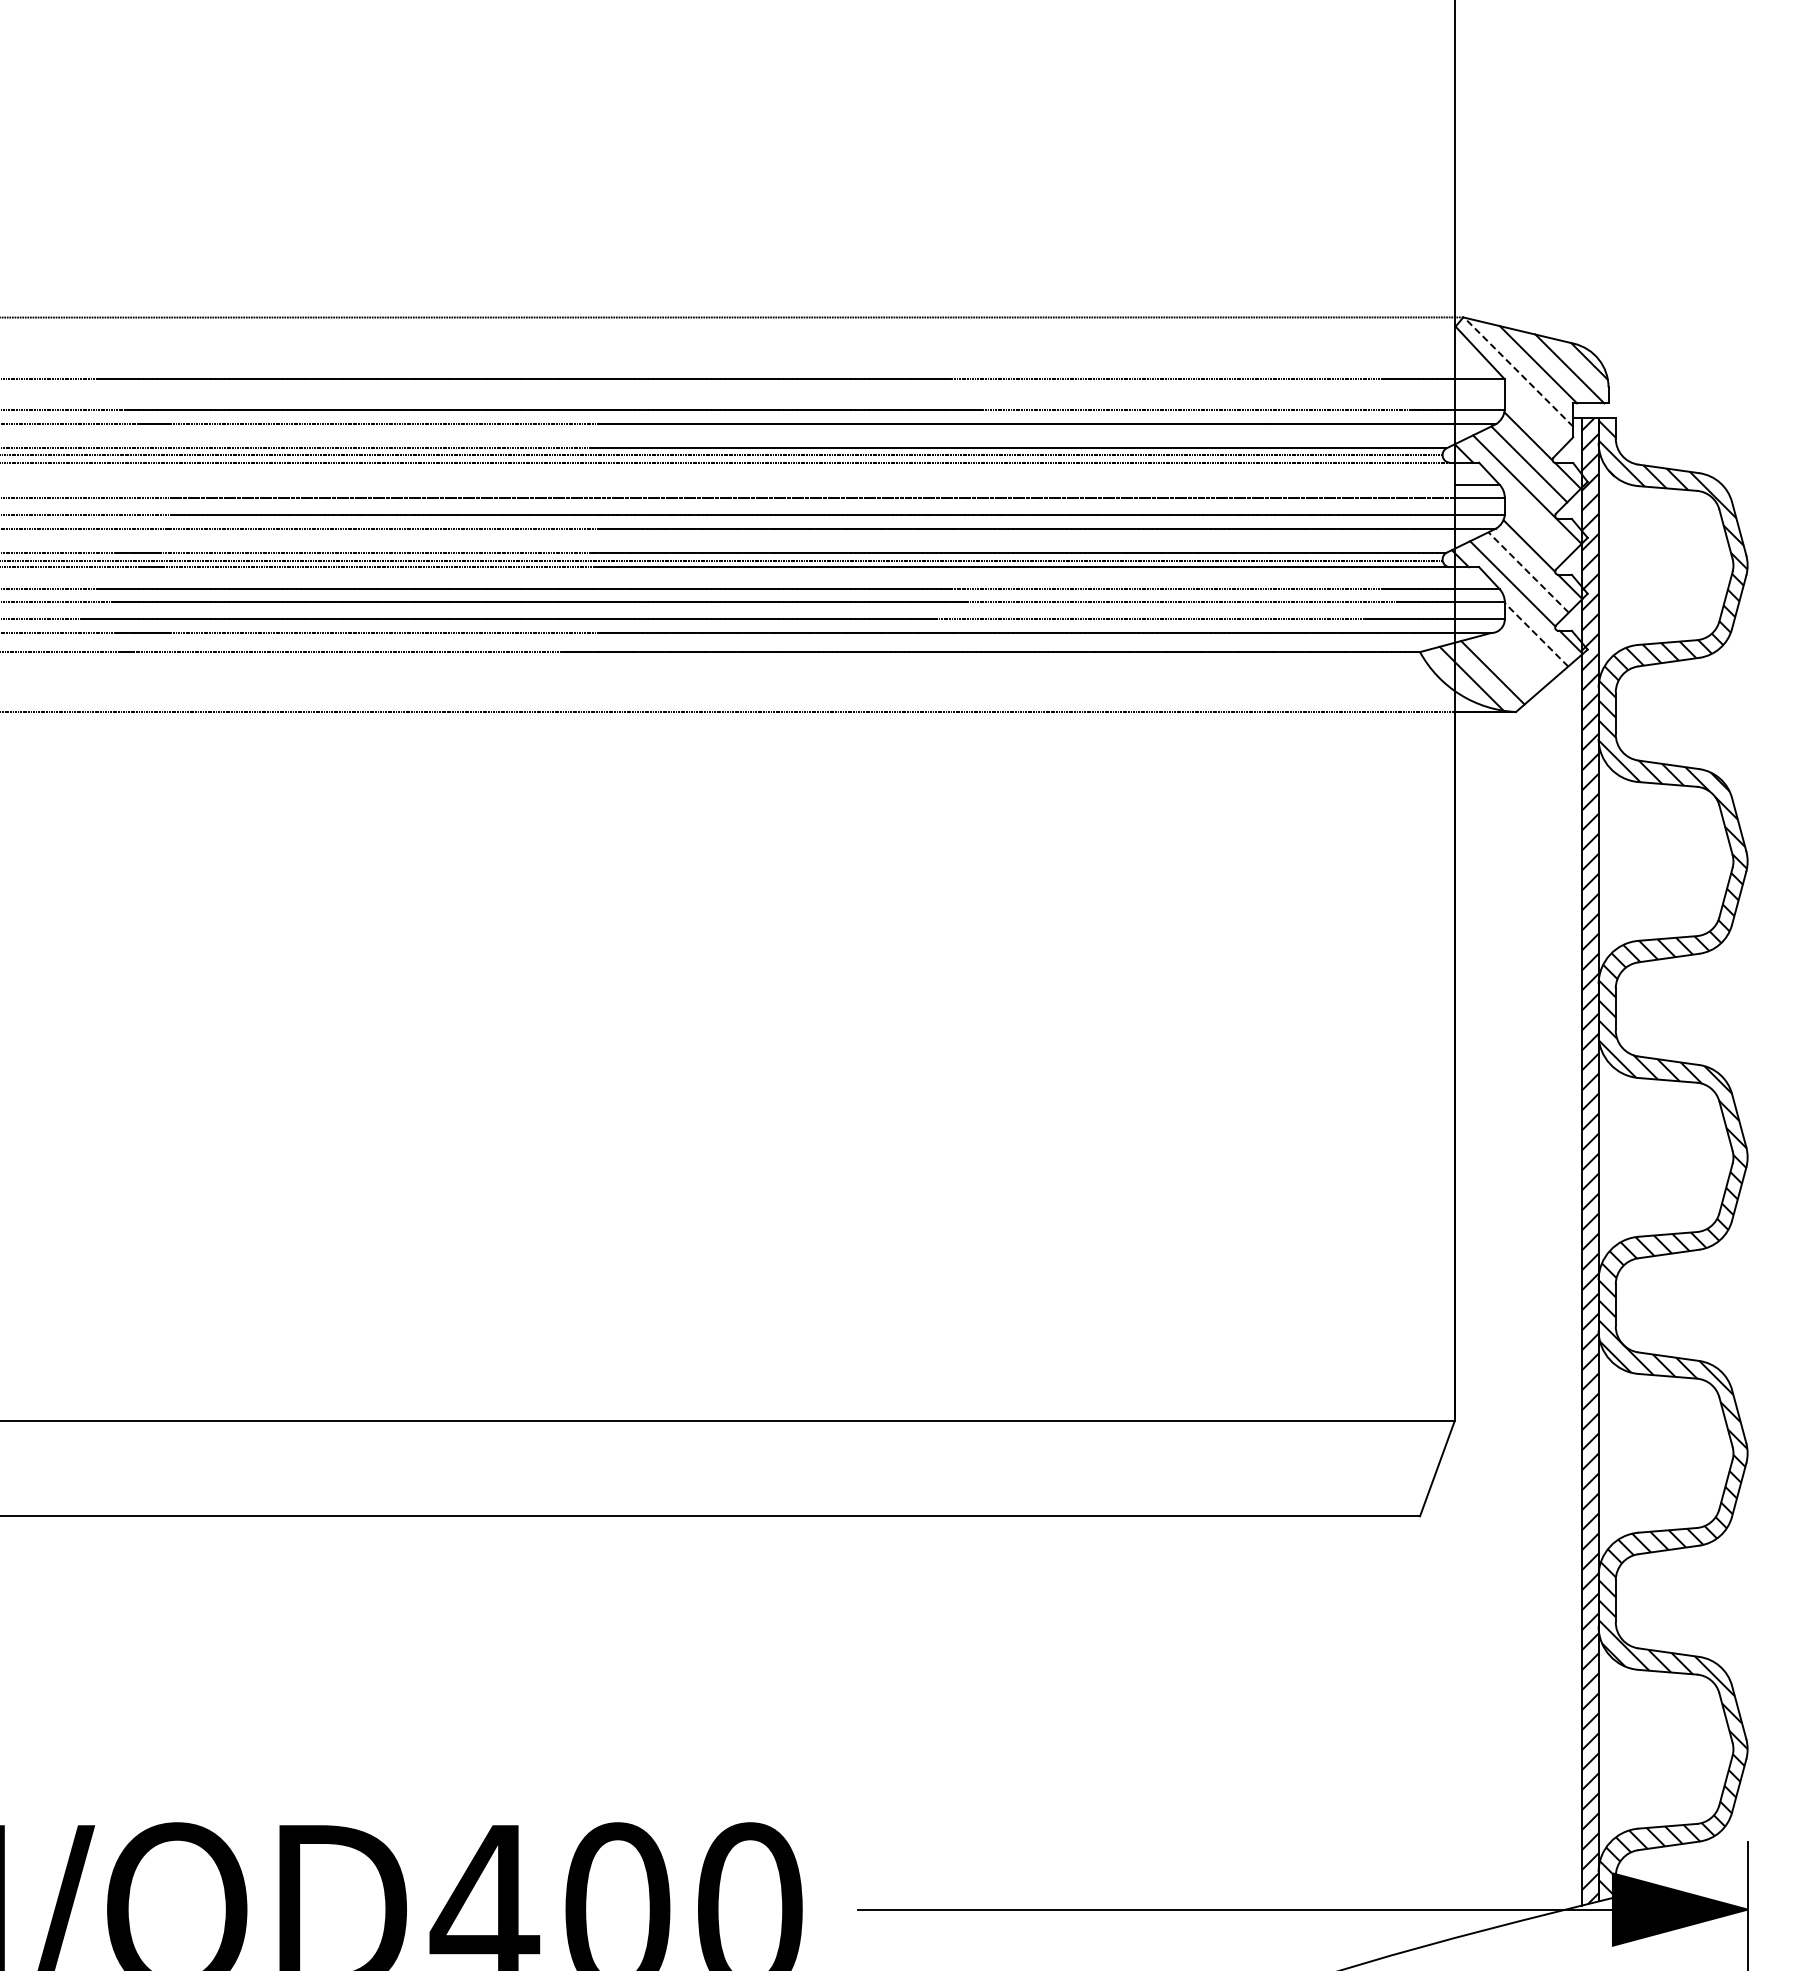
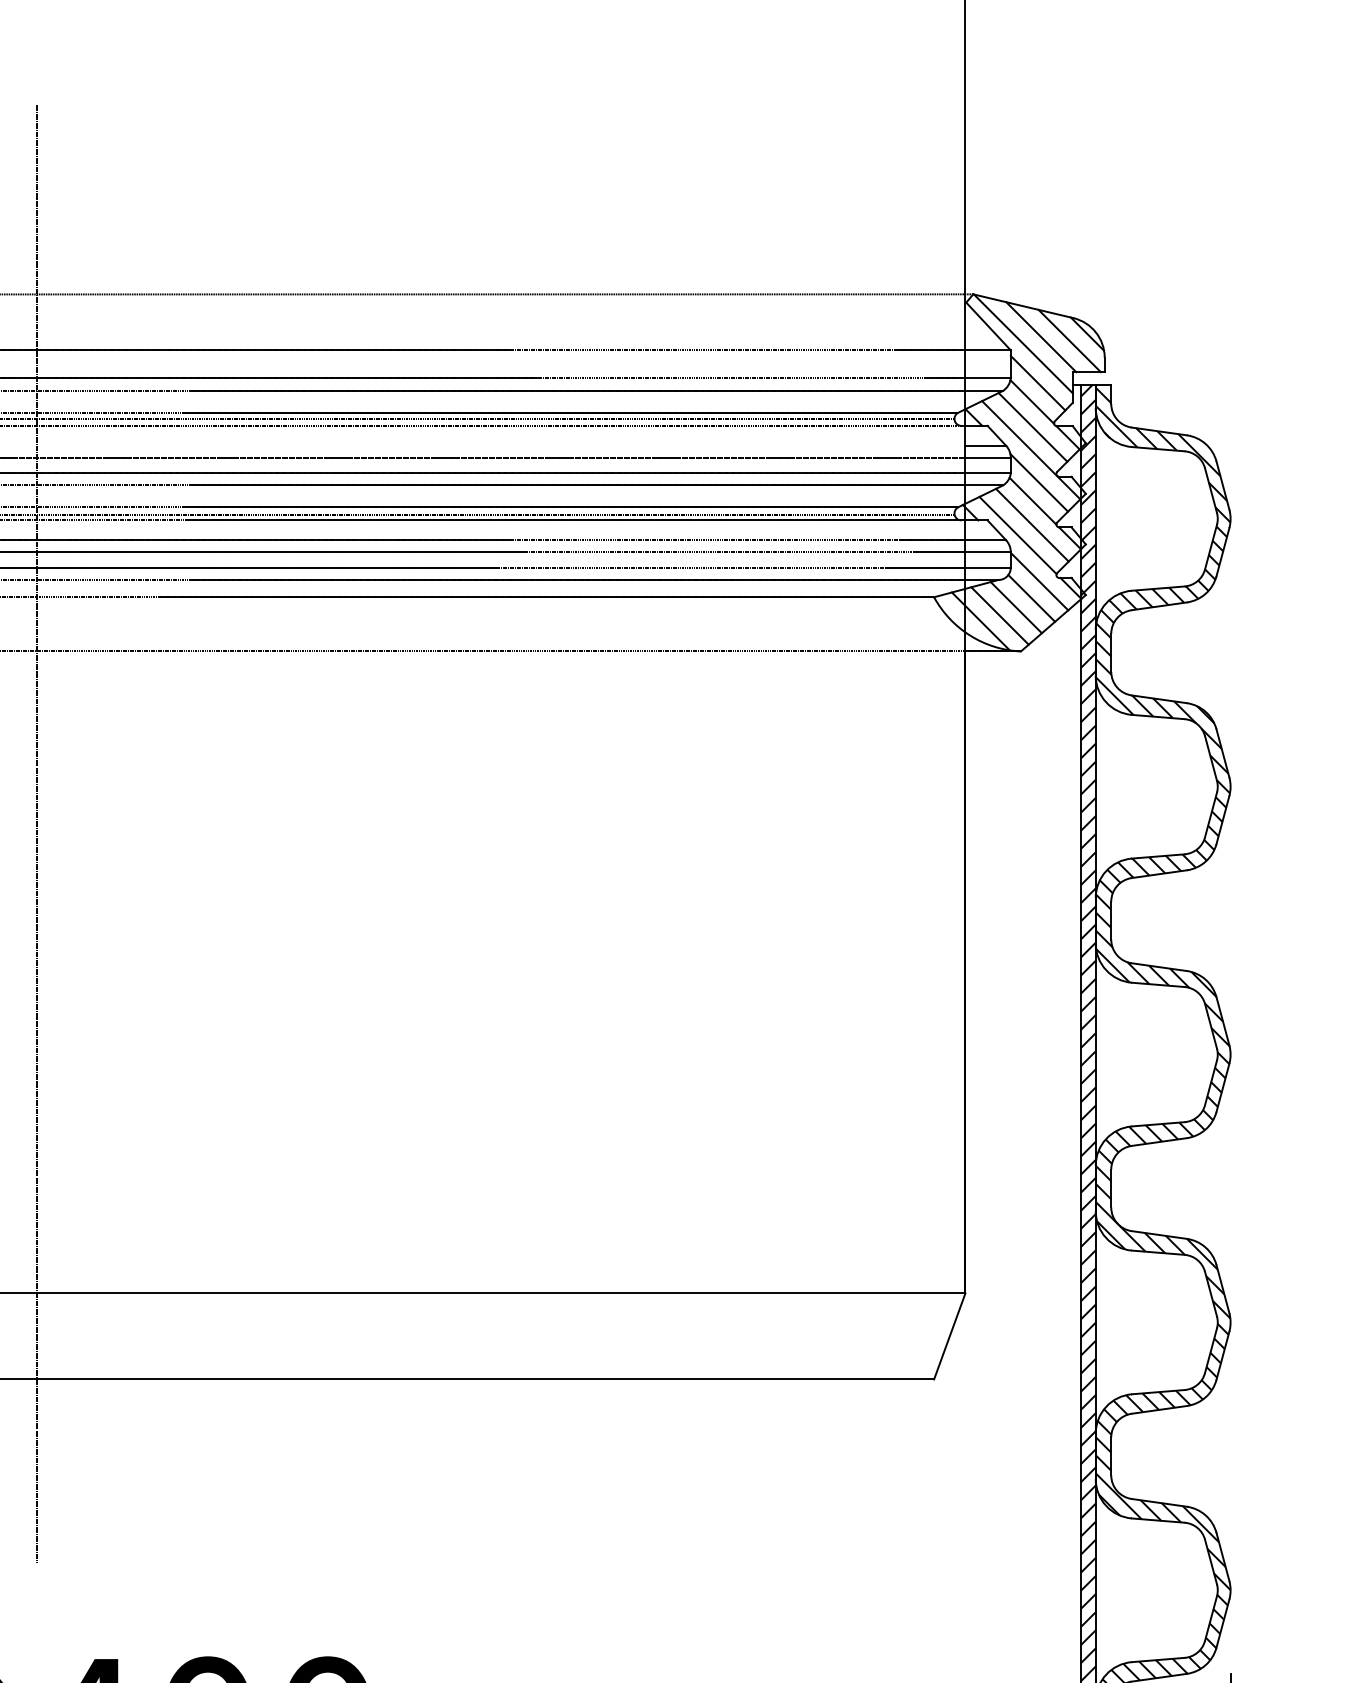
line: (1518, 371) -> (1023, 343), dashed -> solid
line: (1534, 415) -> (1037, 383), added
line: (1536, 525) -> (1039, 482), added
line: (1528, 572) -> (1032, 525), dashed -> solid
line: (1536, 634) -> (1039, 581), dashed -> solid
line: (1527, 653) -> (1031, 598), added
line: (1510, 663) -> (1015, 607), added
line: (428, 913) -> (36, 833), added

